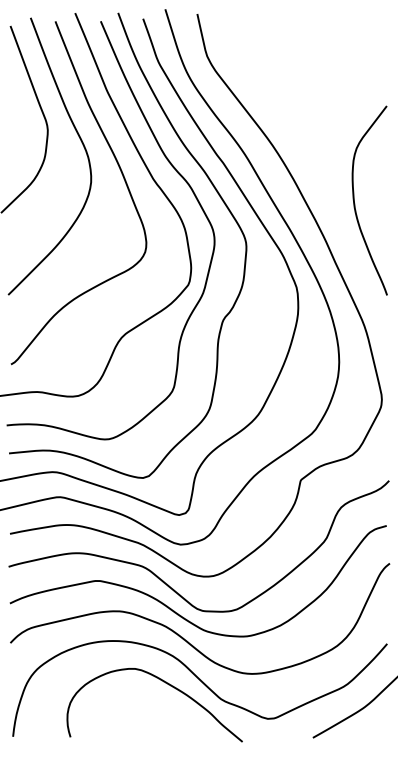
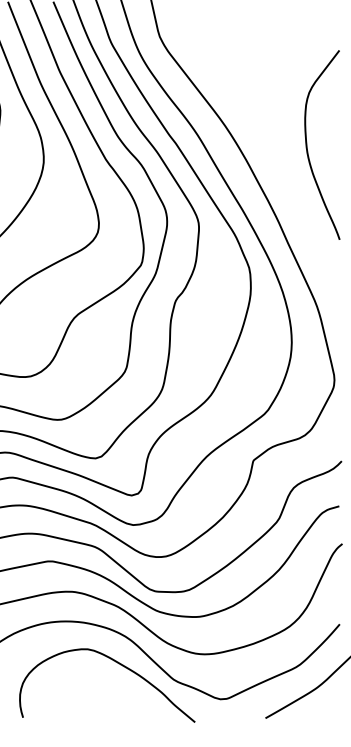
curve: (355, 203) -> (308, 147), moved

